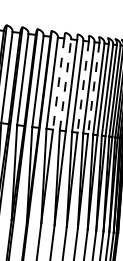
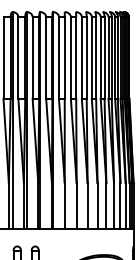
line: (58, 83) -> (64, 57), dashed -> solid
line: (65, 84) -> (70, 57), dashed -> solid
line: (83, 86) -> (86, 57), dashed -> solid
line: (94, 88) -> (96, 57), dashed -> solid

